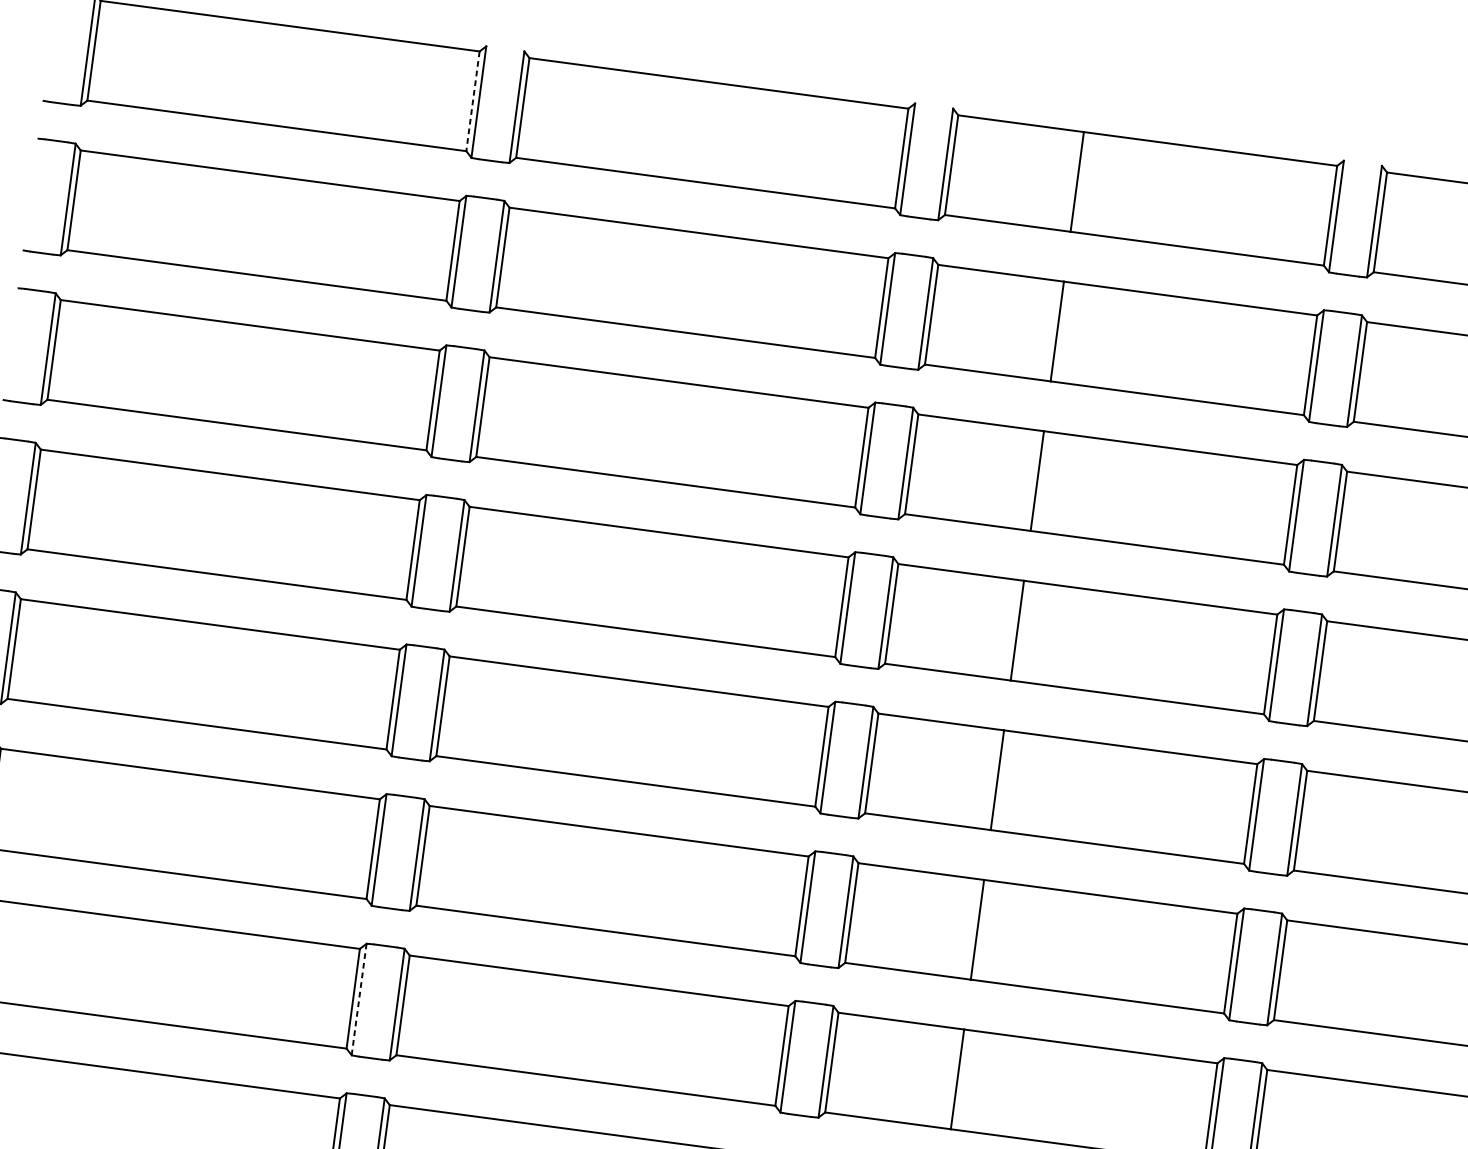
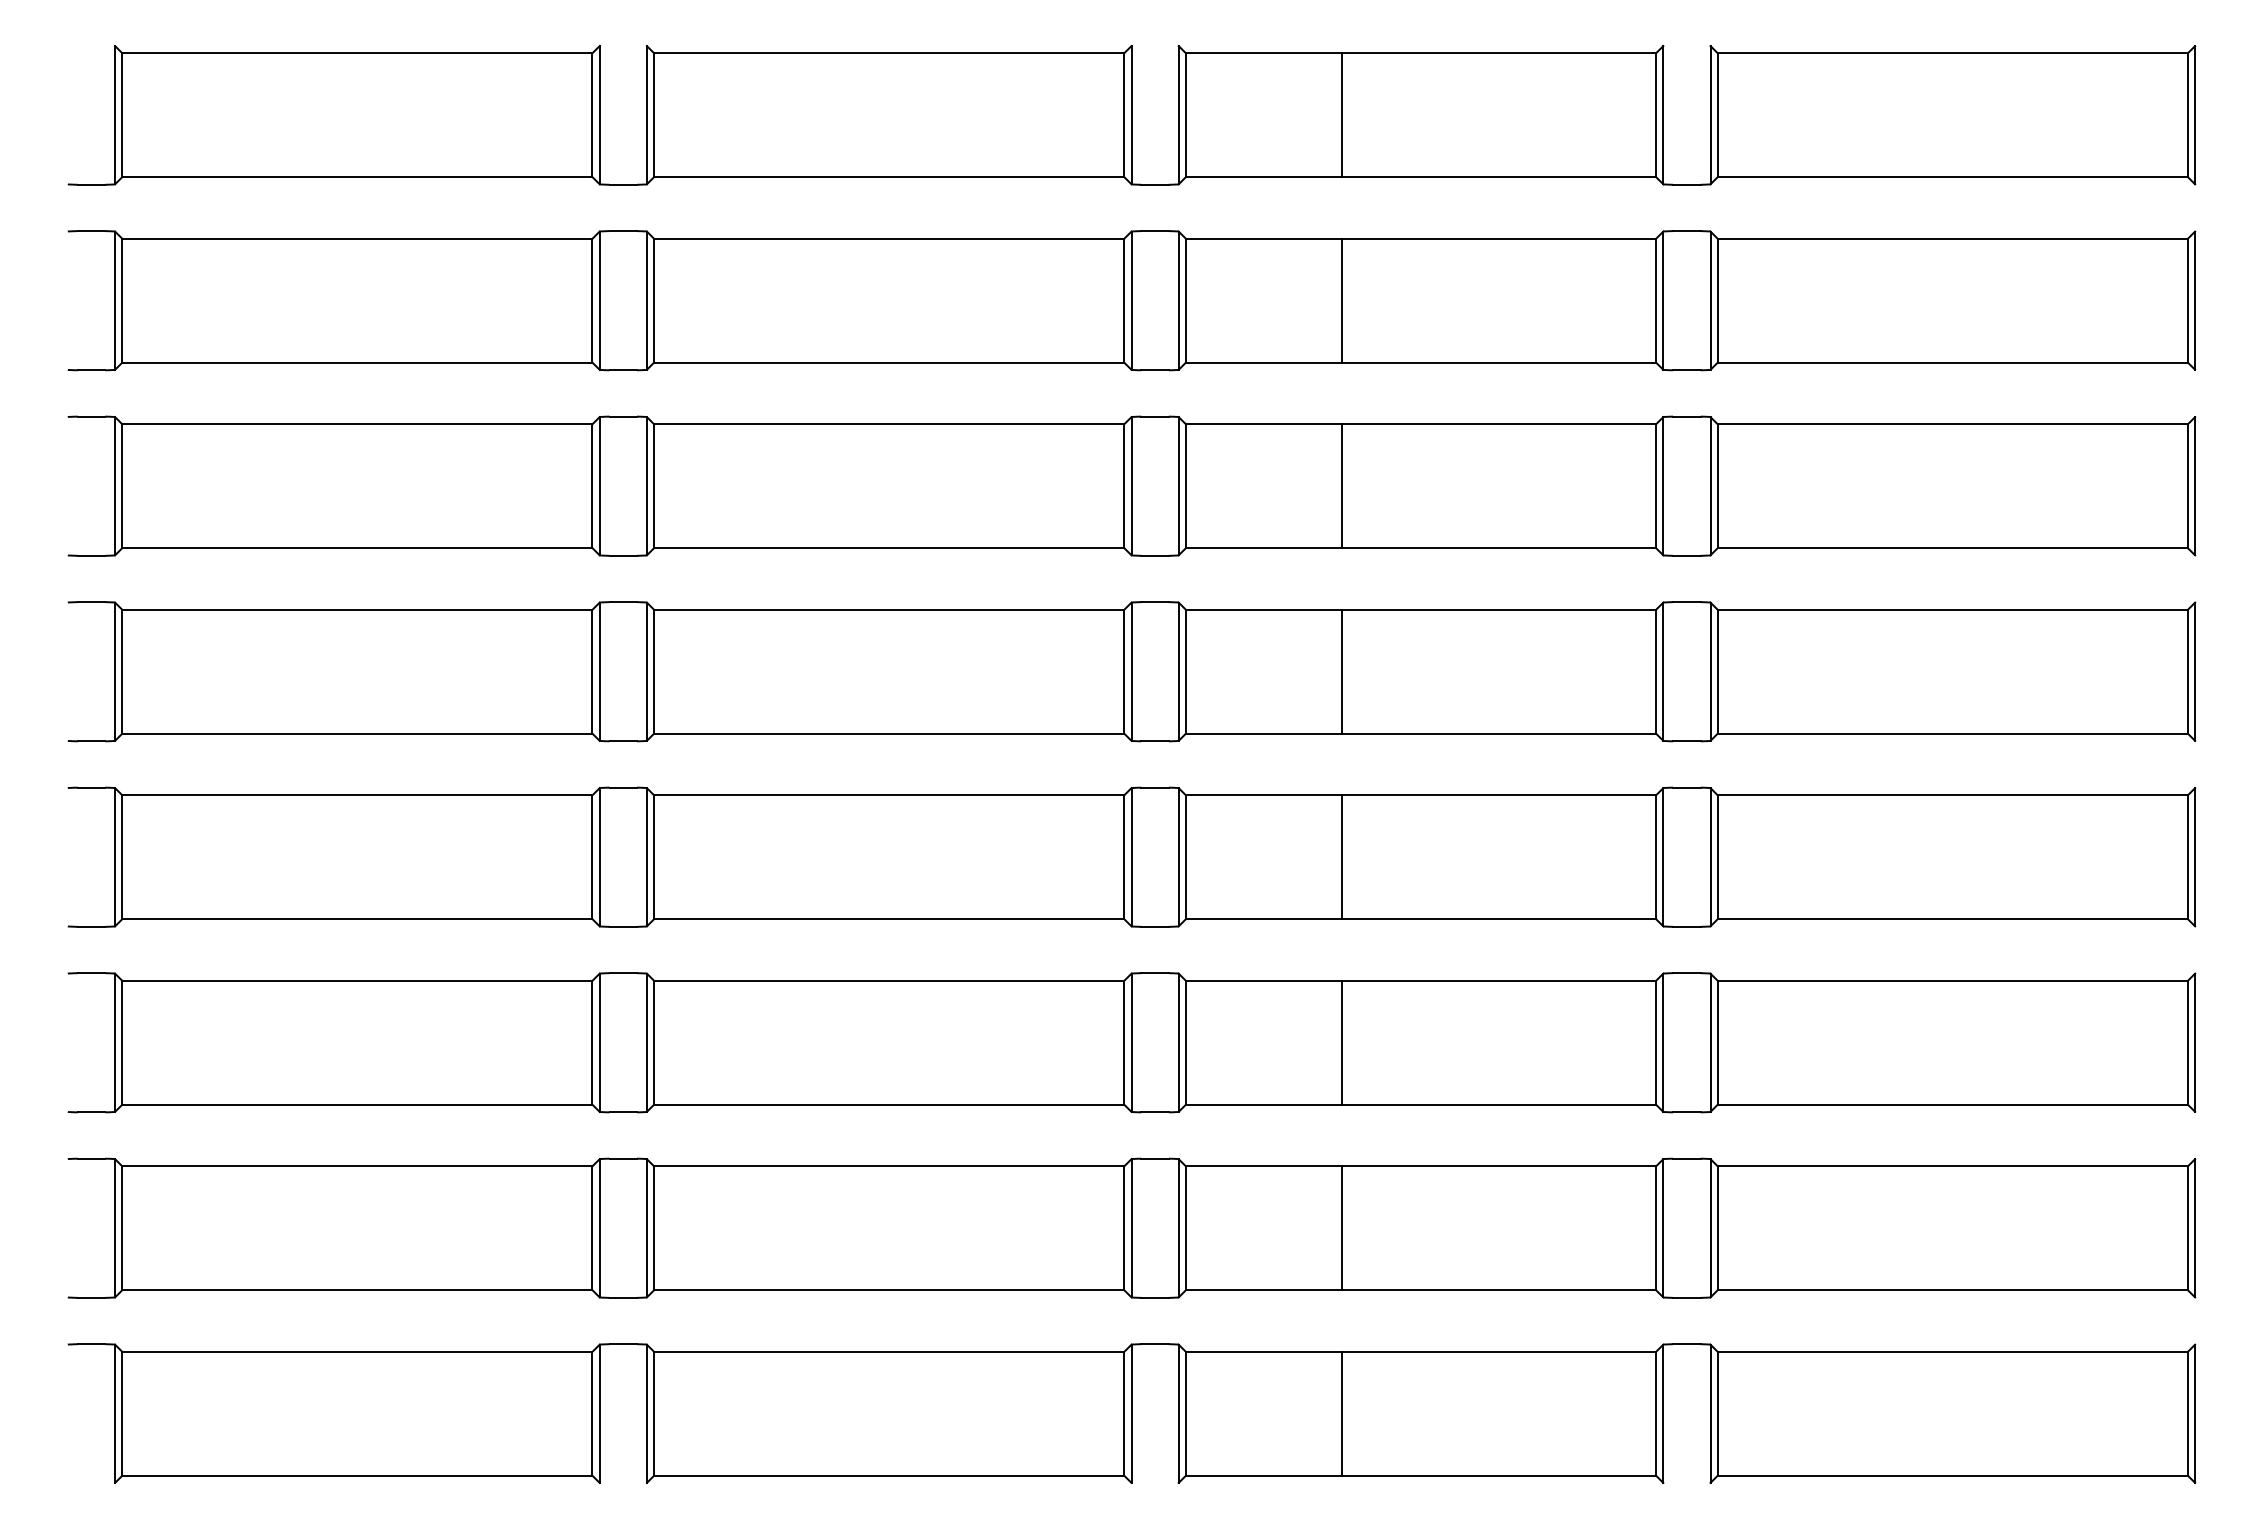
line: (473, 101) -> (592, 115), dashed -> solid
line: (359, 998) -> (599, 1227), dashed -> solid

